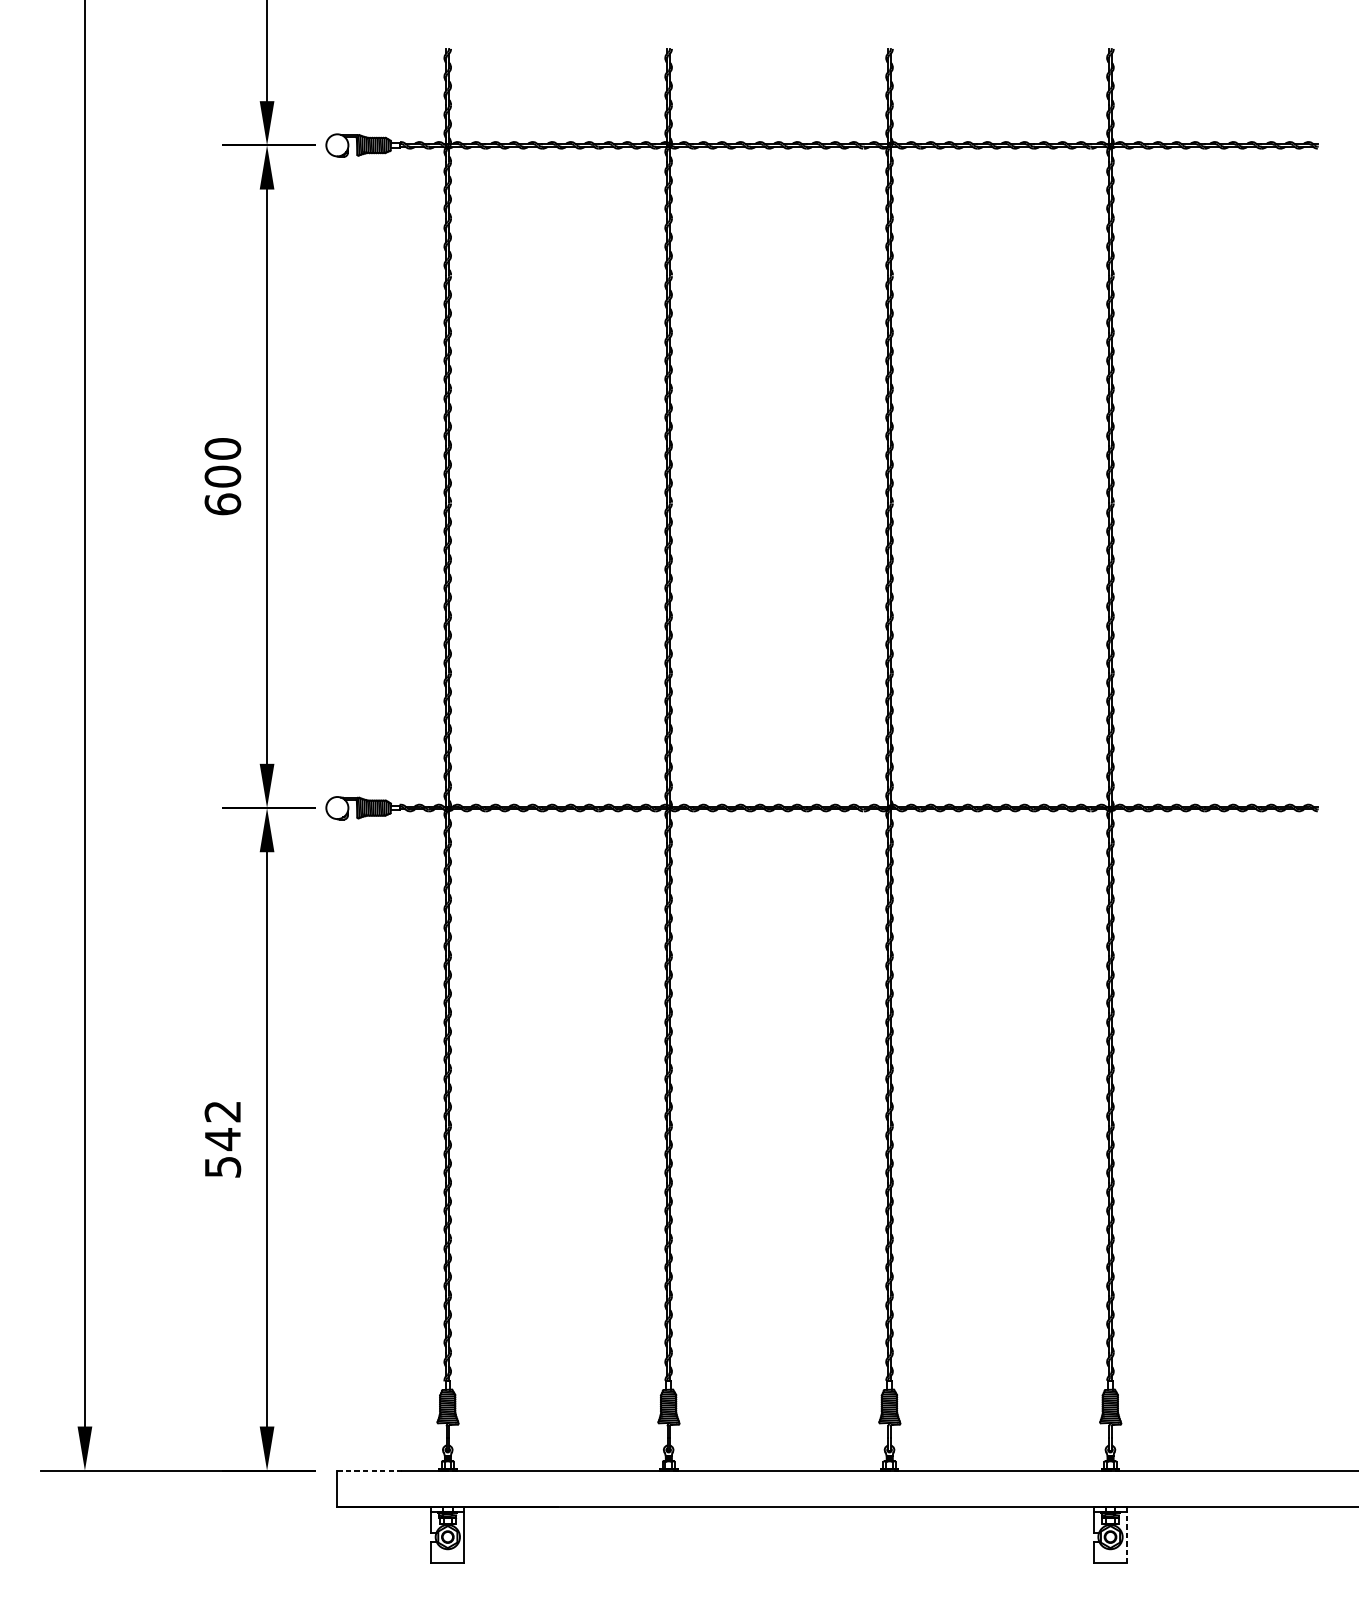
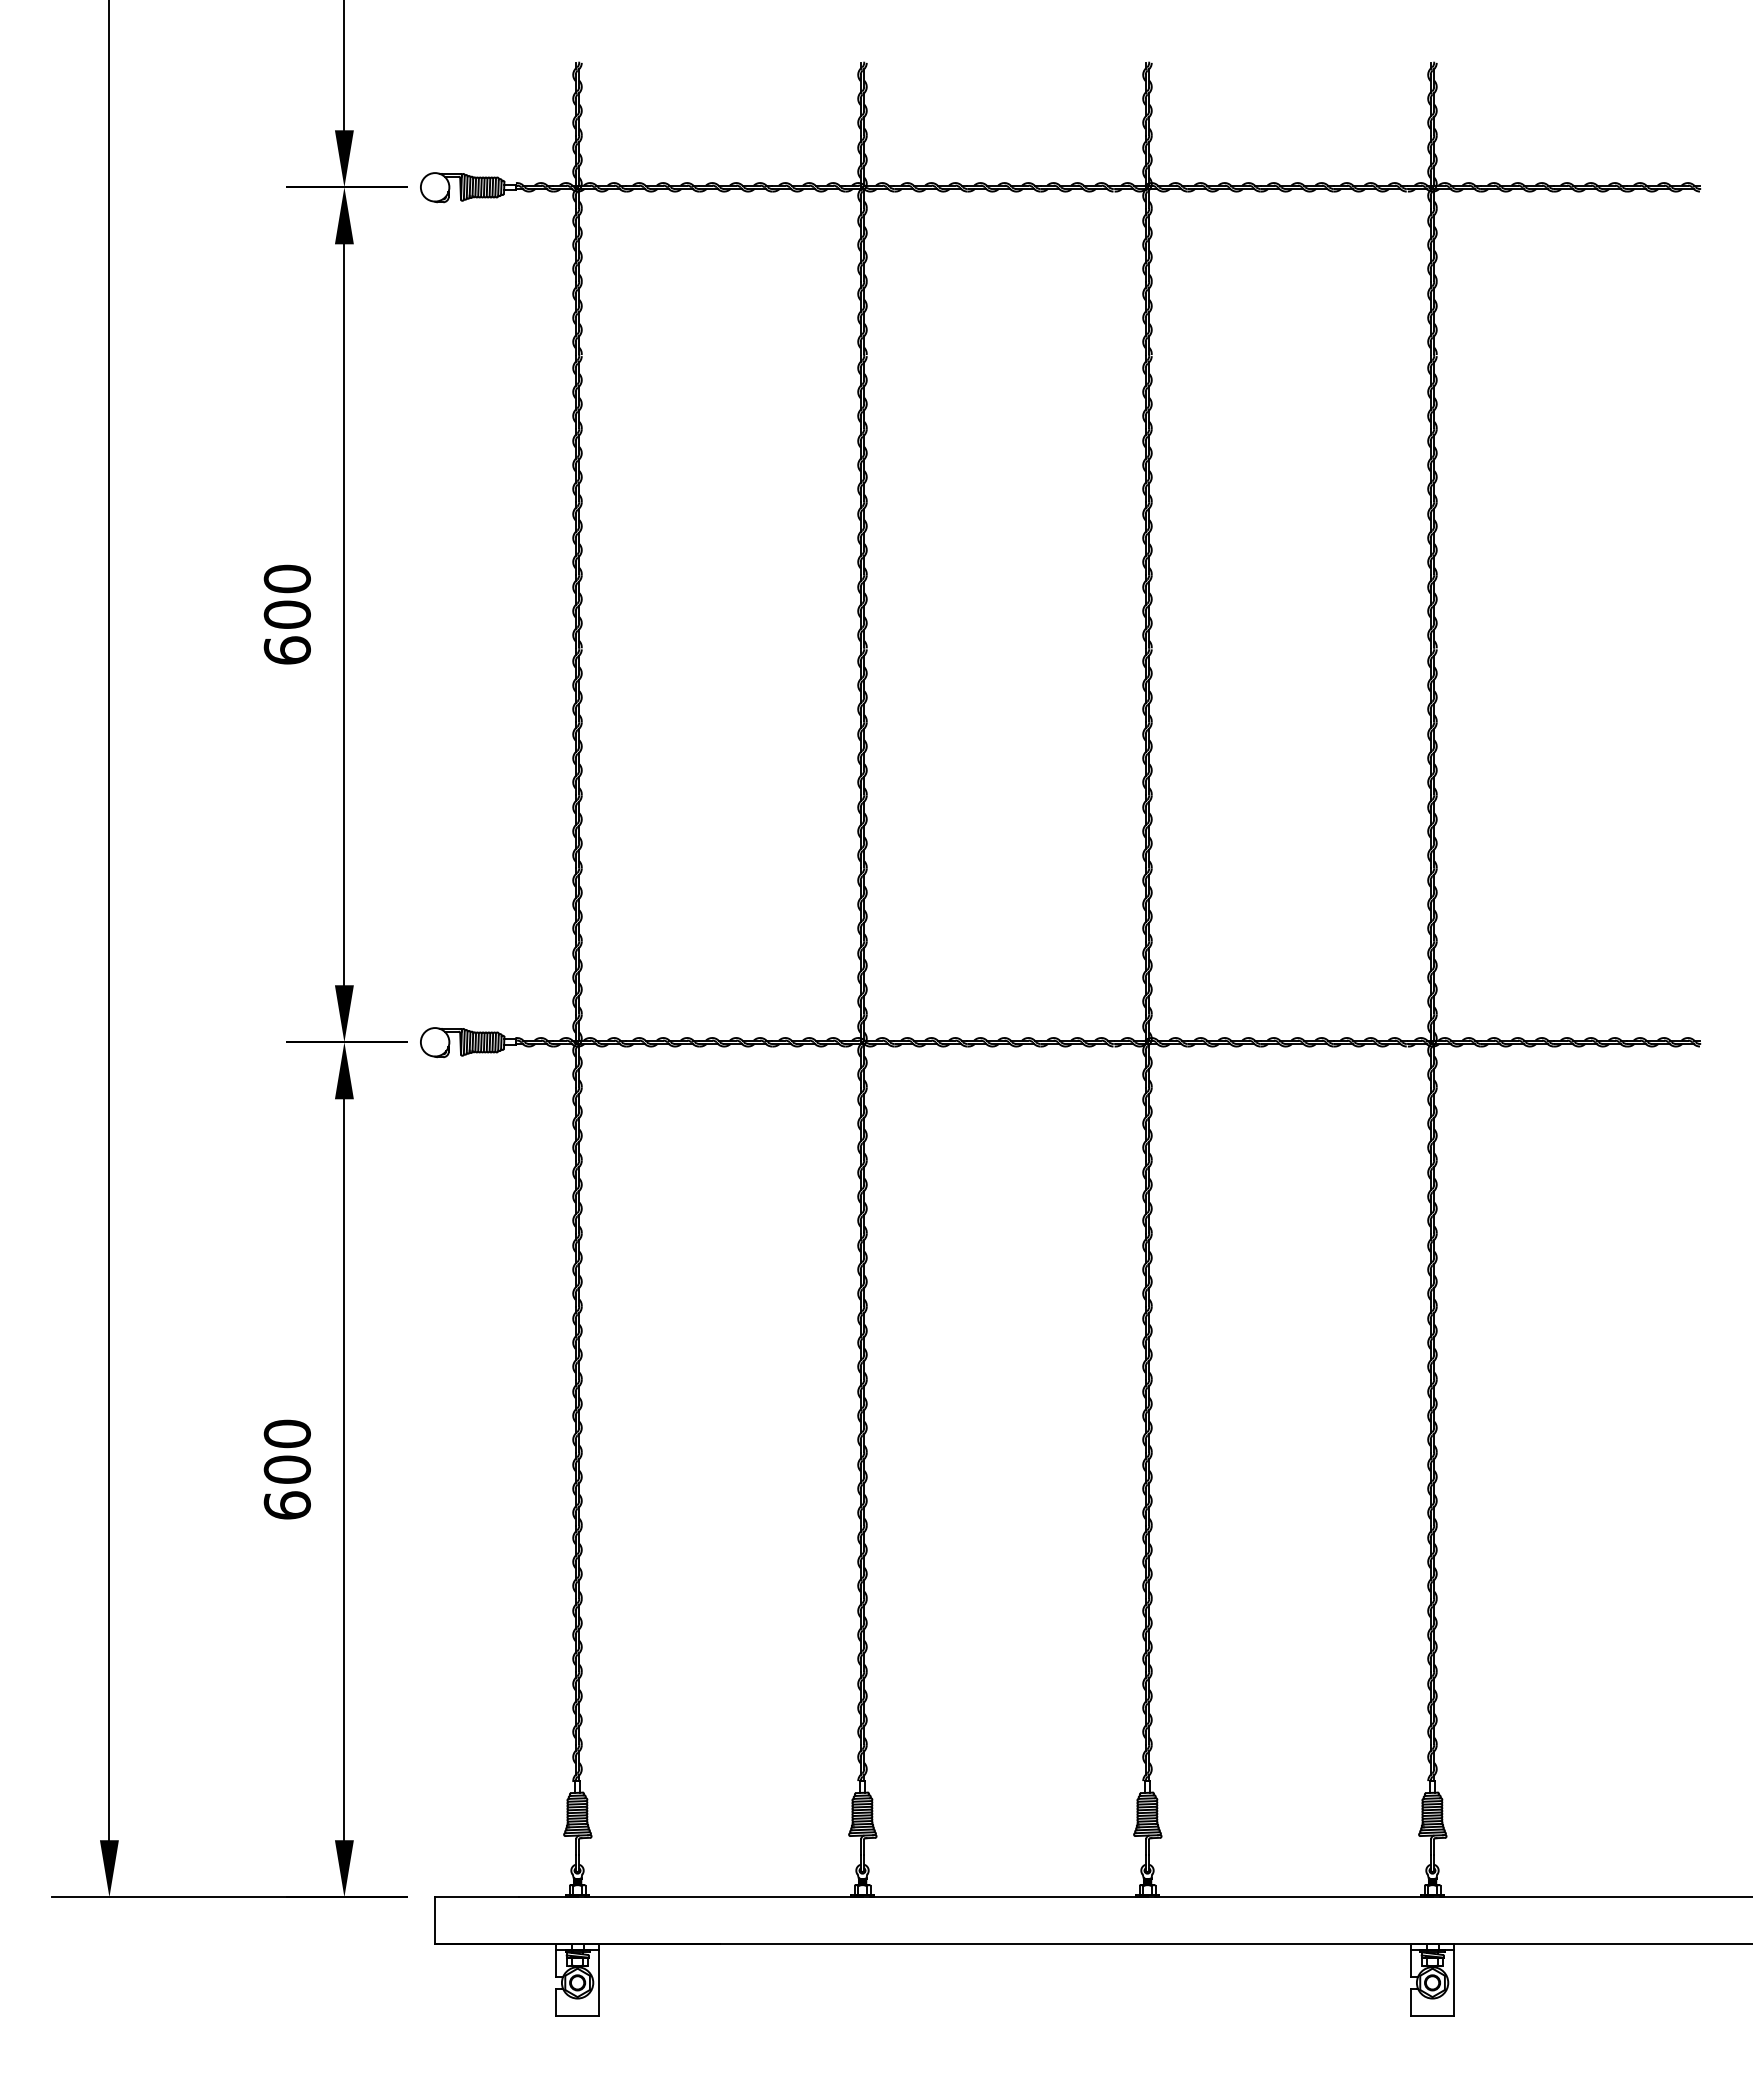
text: (222, 1139) -> (286, 1469), 542 -> 600
line: (369, 1470) -> (476, 1897), dashed -> solid
line: (1126, 1535) -> (1453, 1980), dashed -> solid

